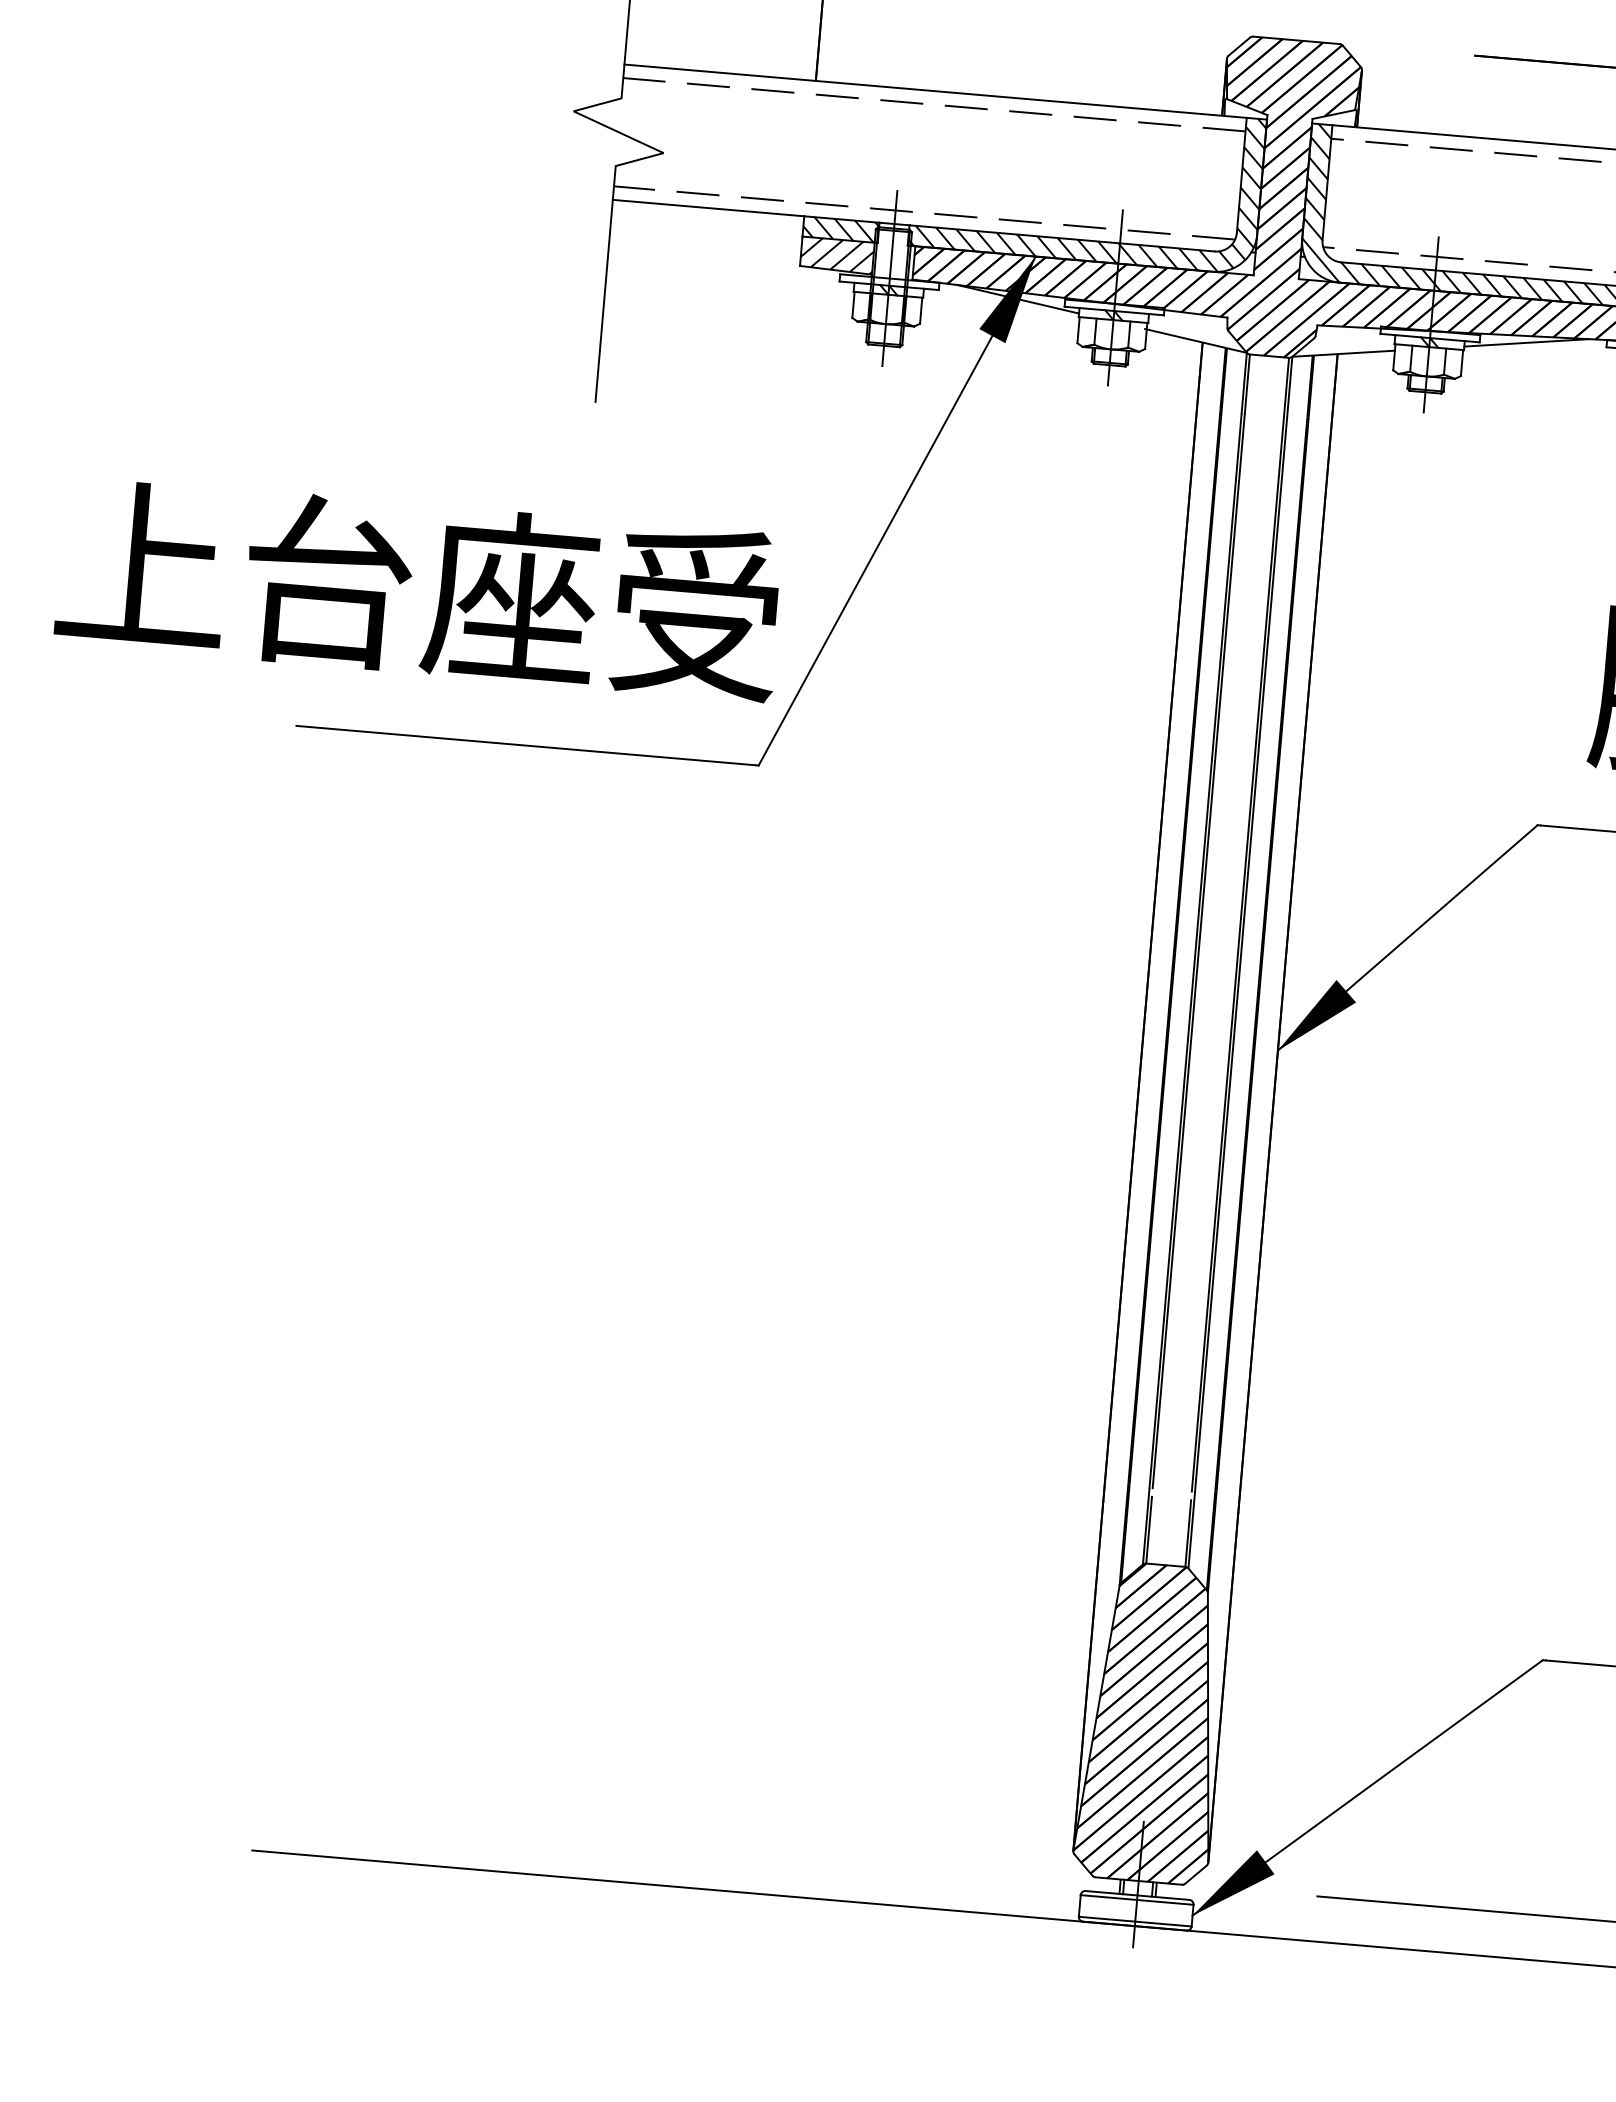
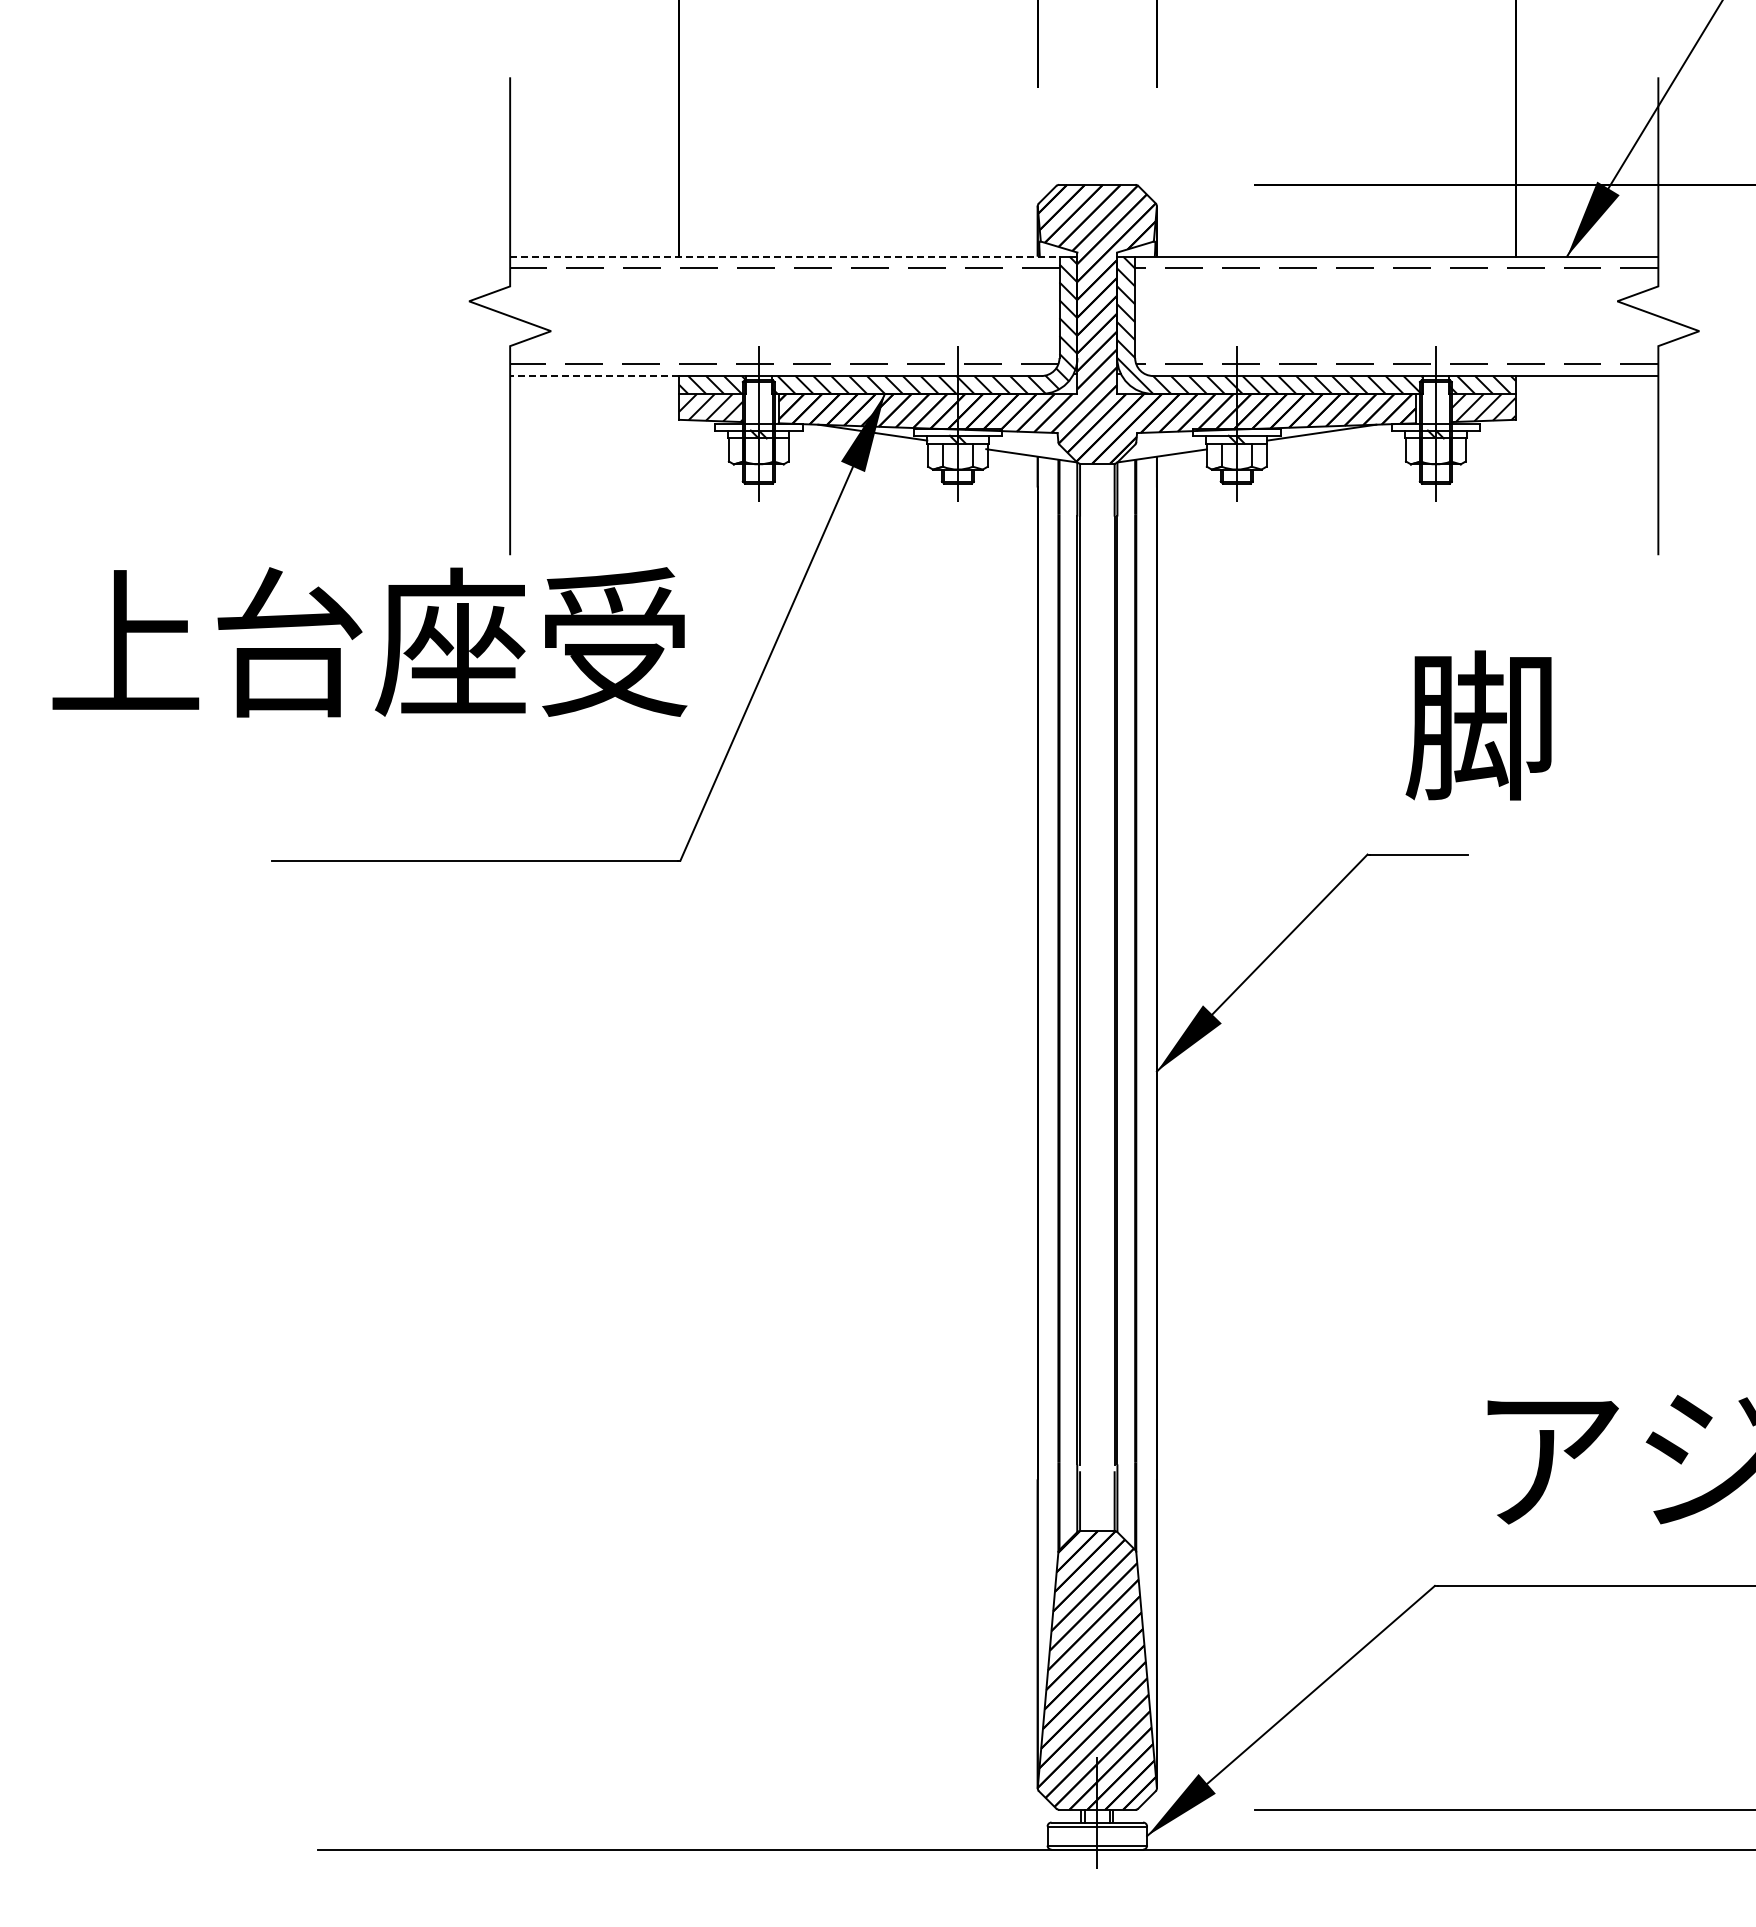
line: (935, 91) -> (784, 256), solid -> dashed
line: (708, 208) -> (594, 376), solid -> dashed
text: (419, 588) -> (369, 642), moved

